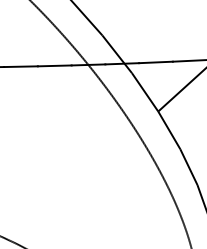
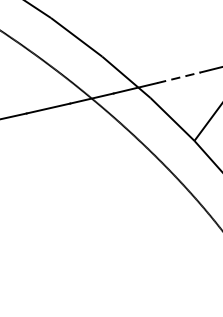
line: (155, 62) -> (178, 78), solid -> dashed

